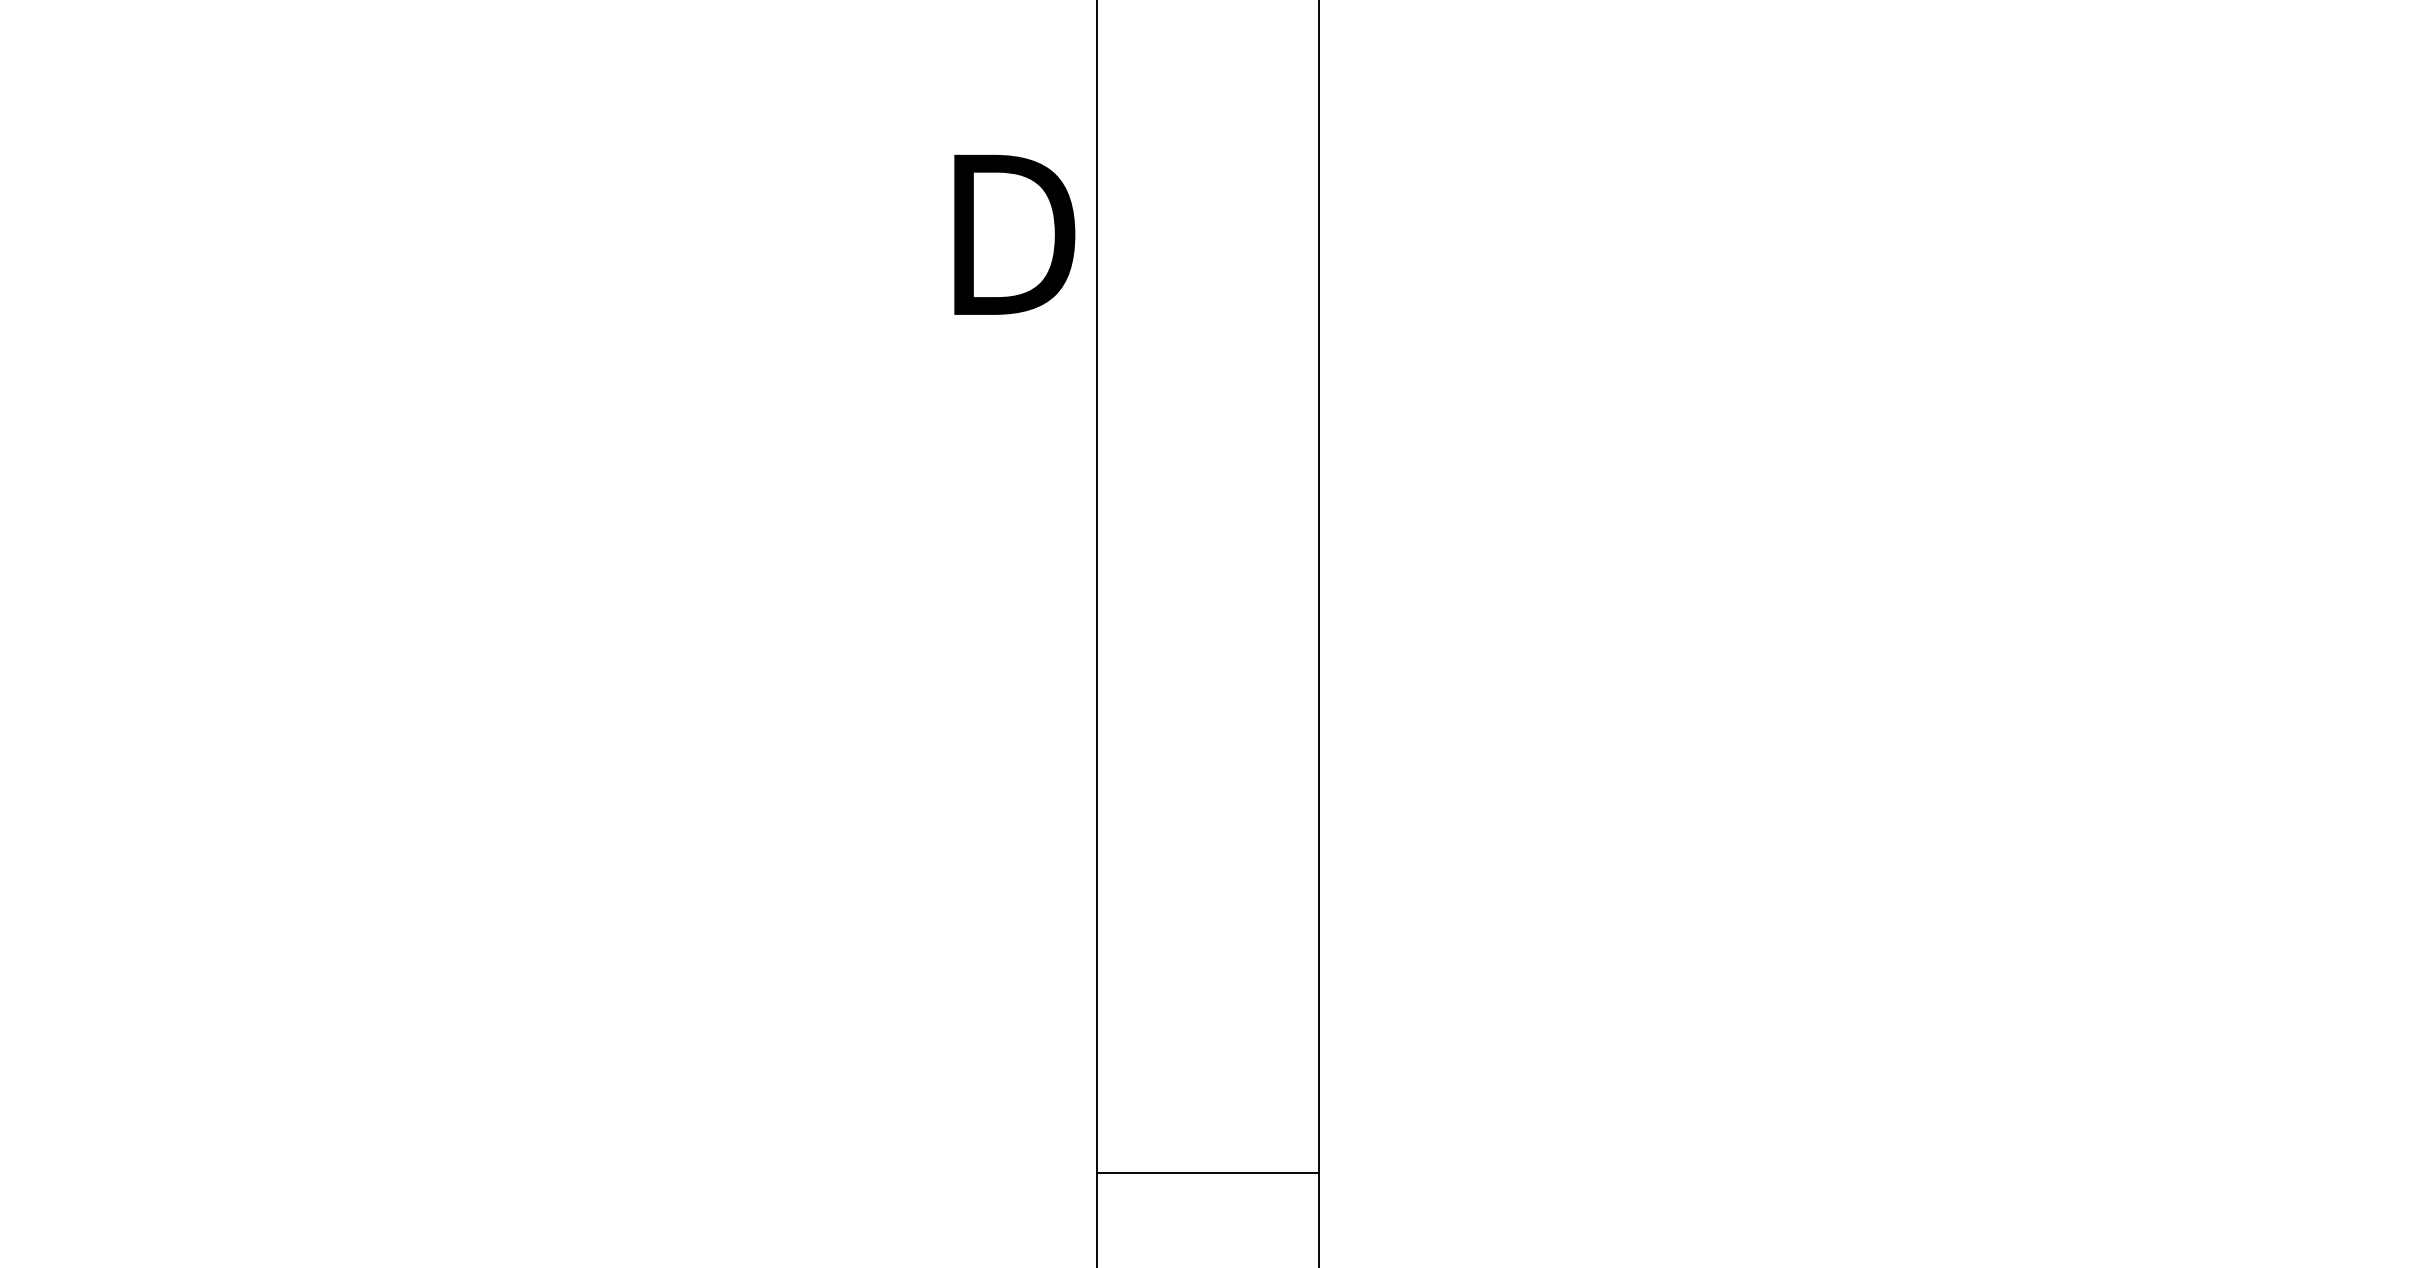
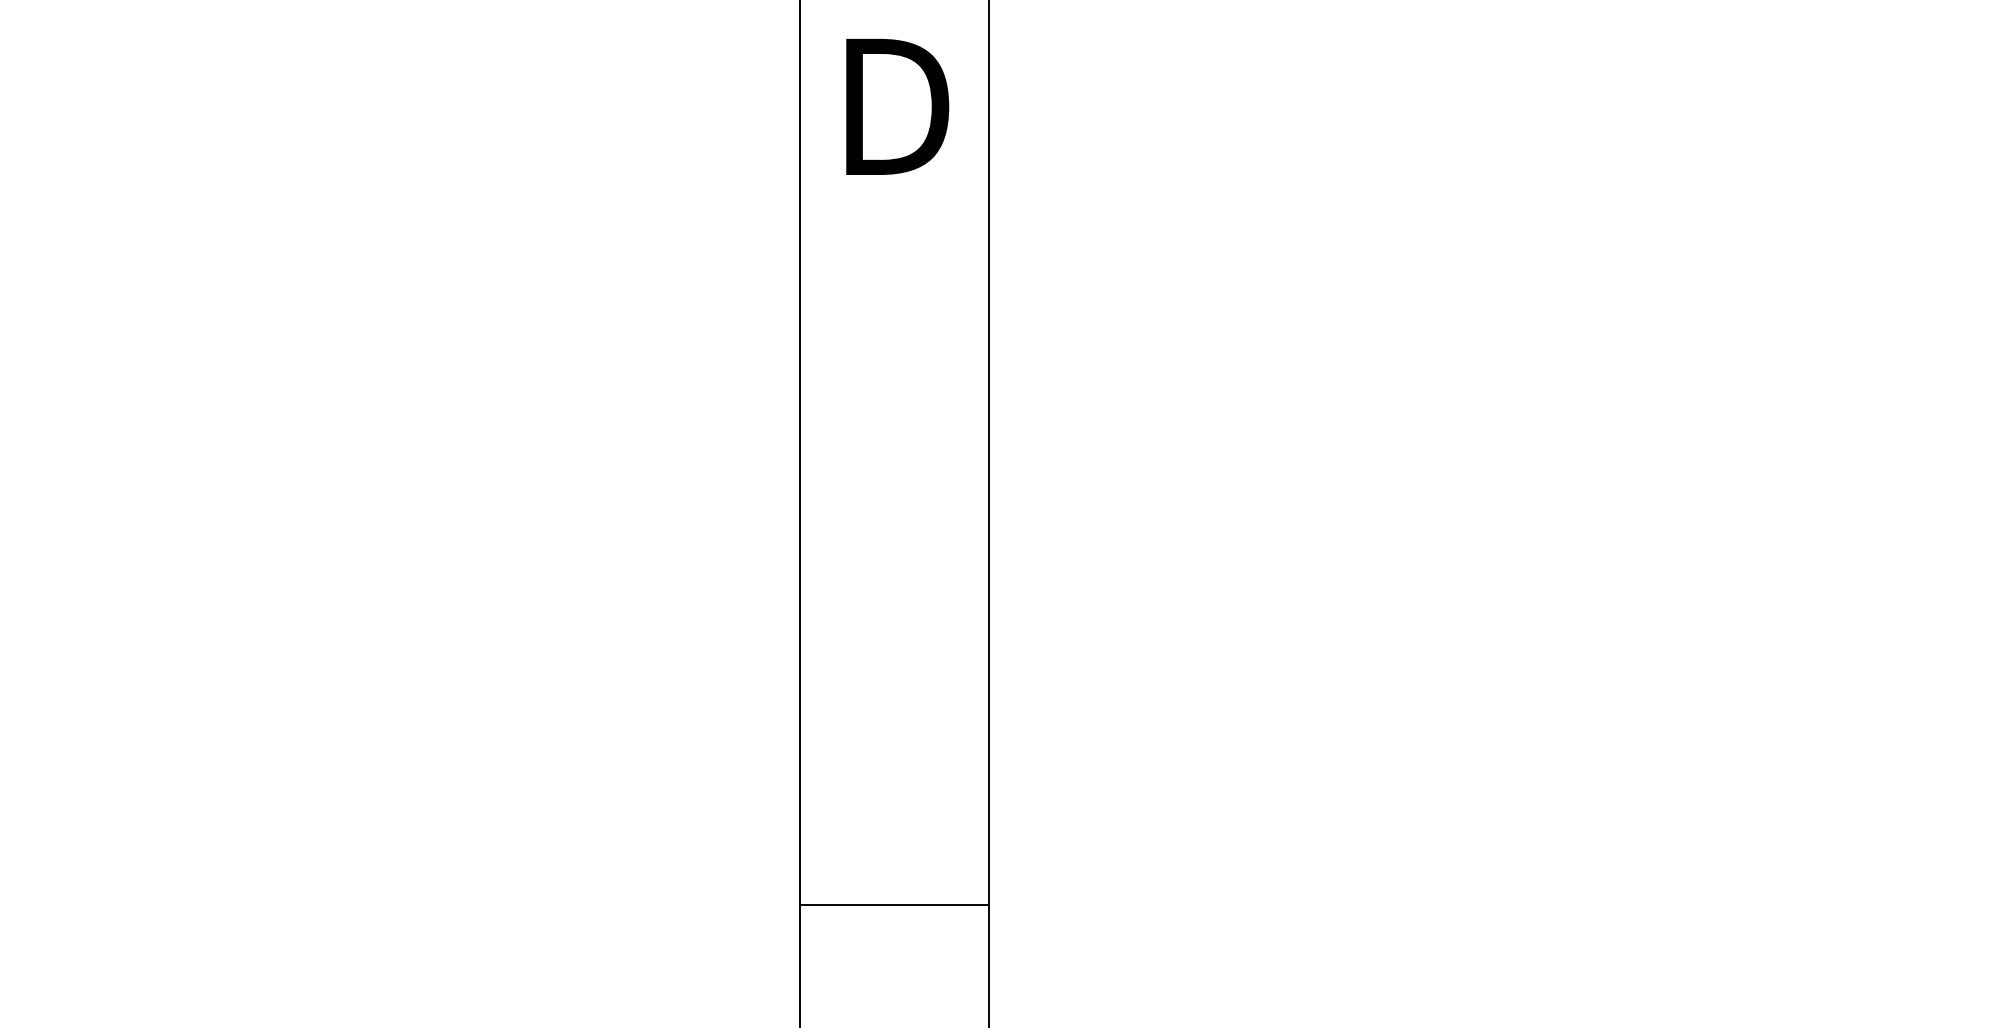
text: (1014, 234) -> (897, 106), moved

